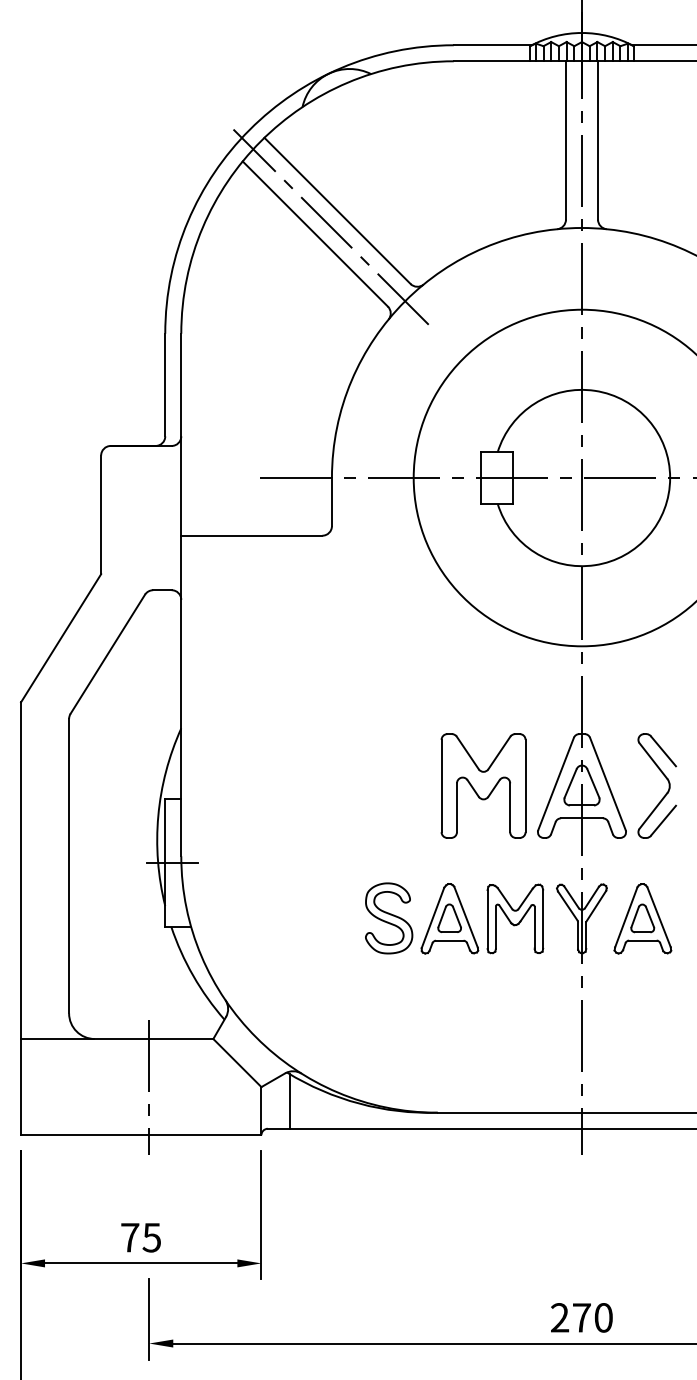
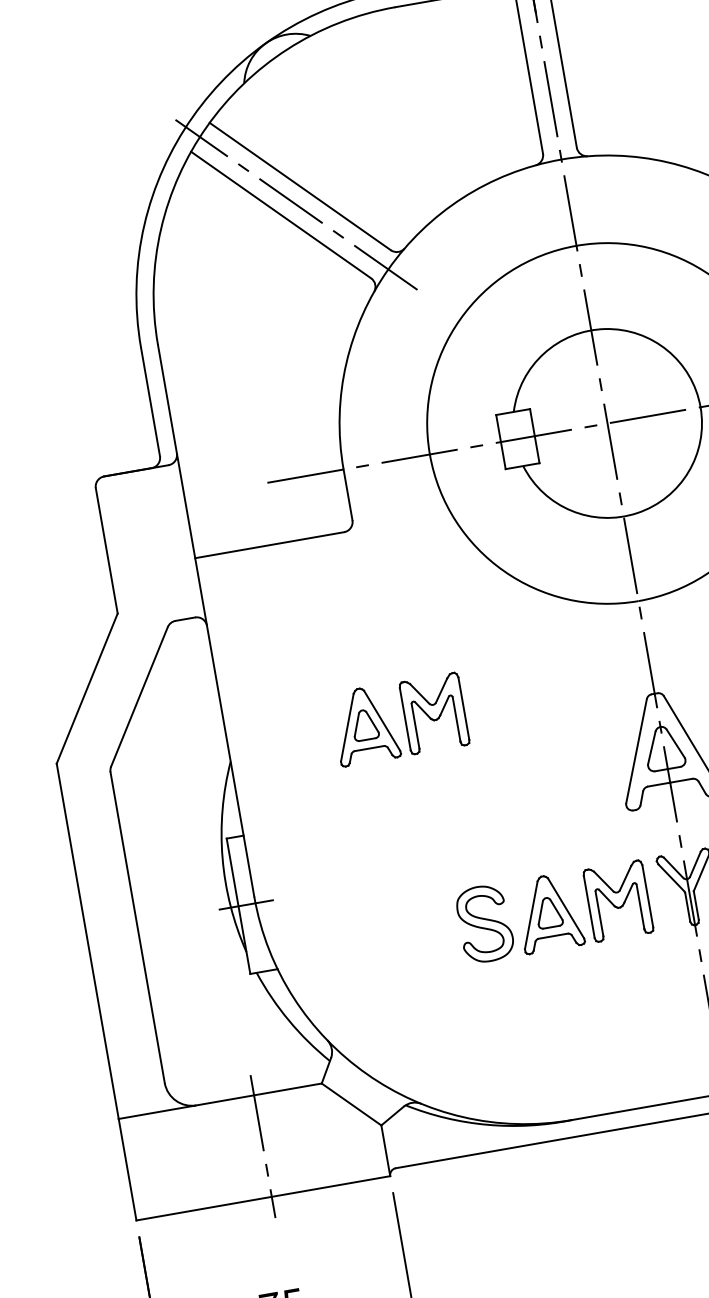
part: (343, 716) -> (399, 719), added
part: (483, 785) -> (560, 766), removed
line: (290, 1101) -> (414, 1135), removed

